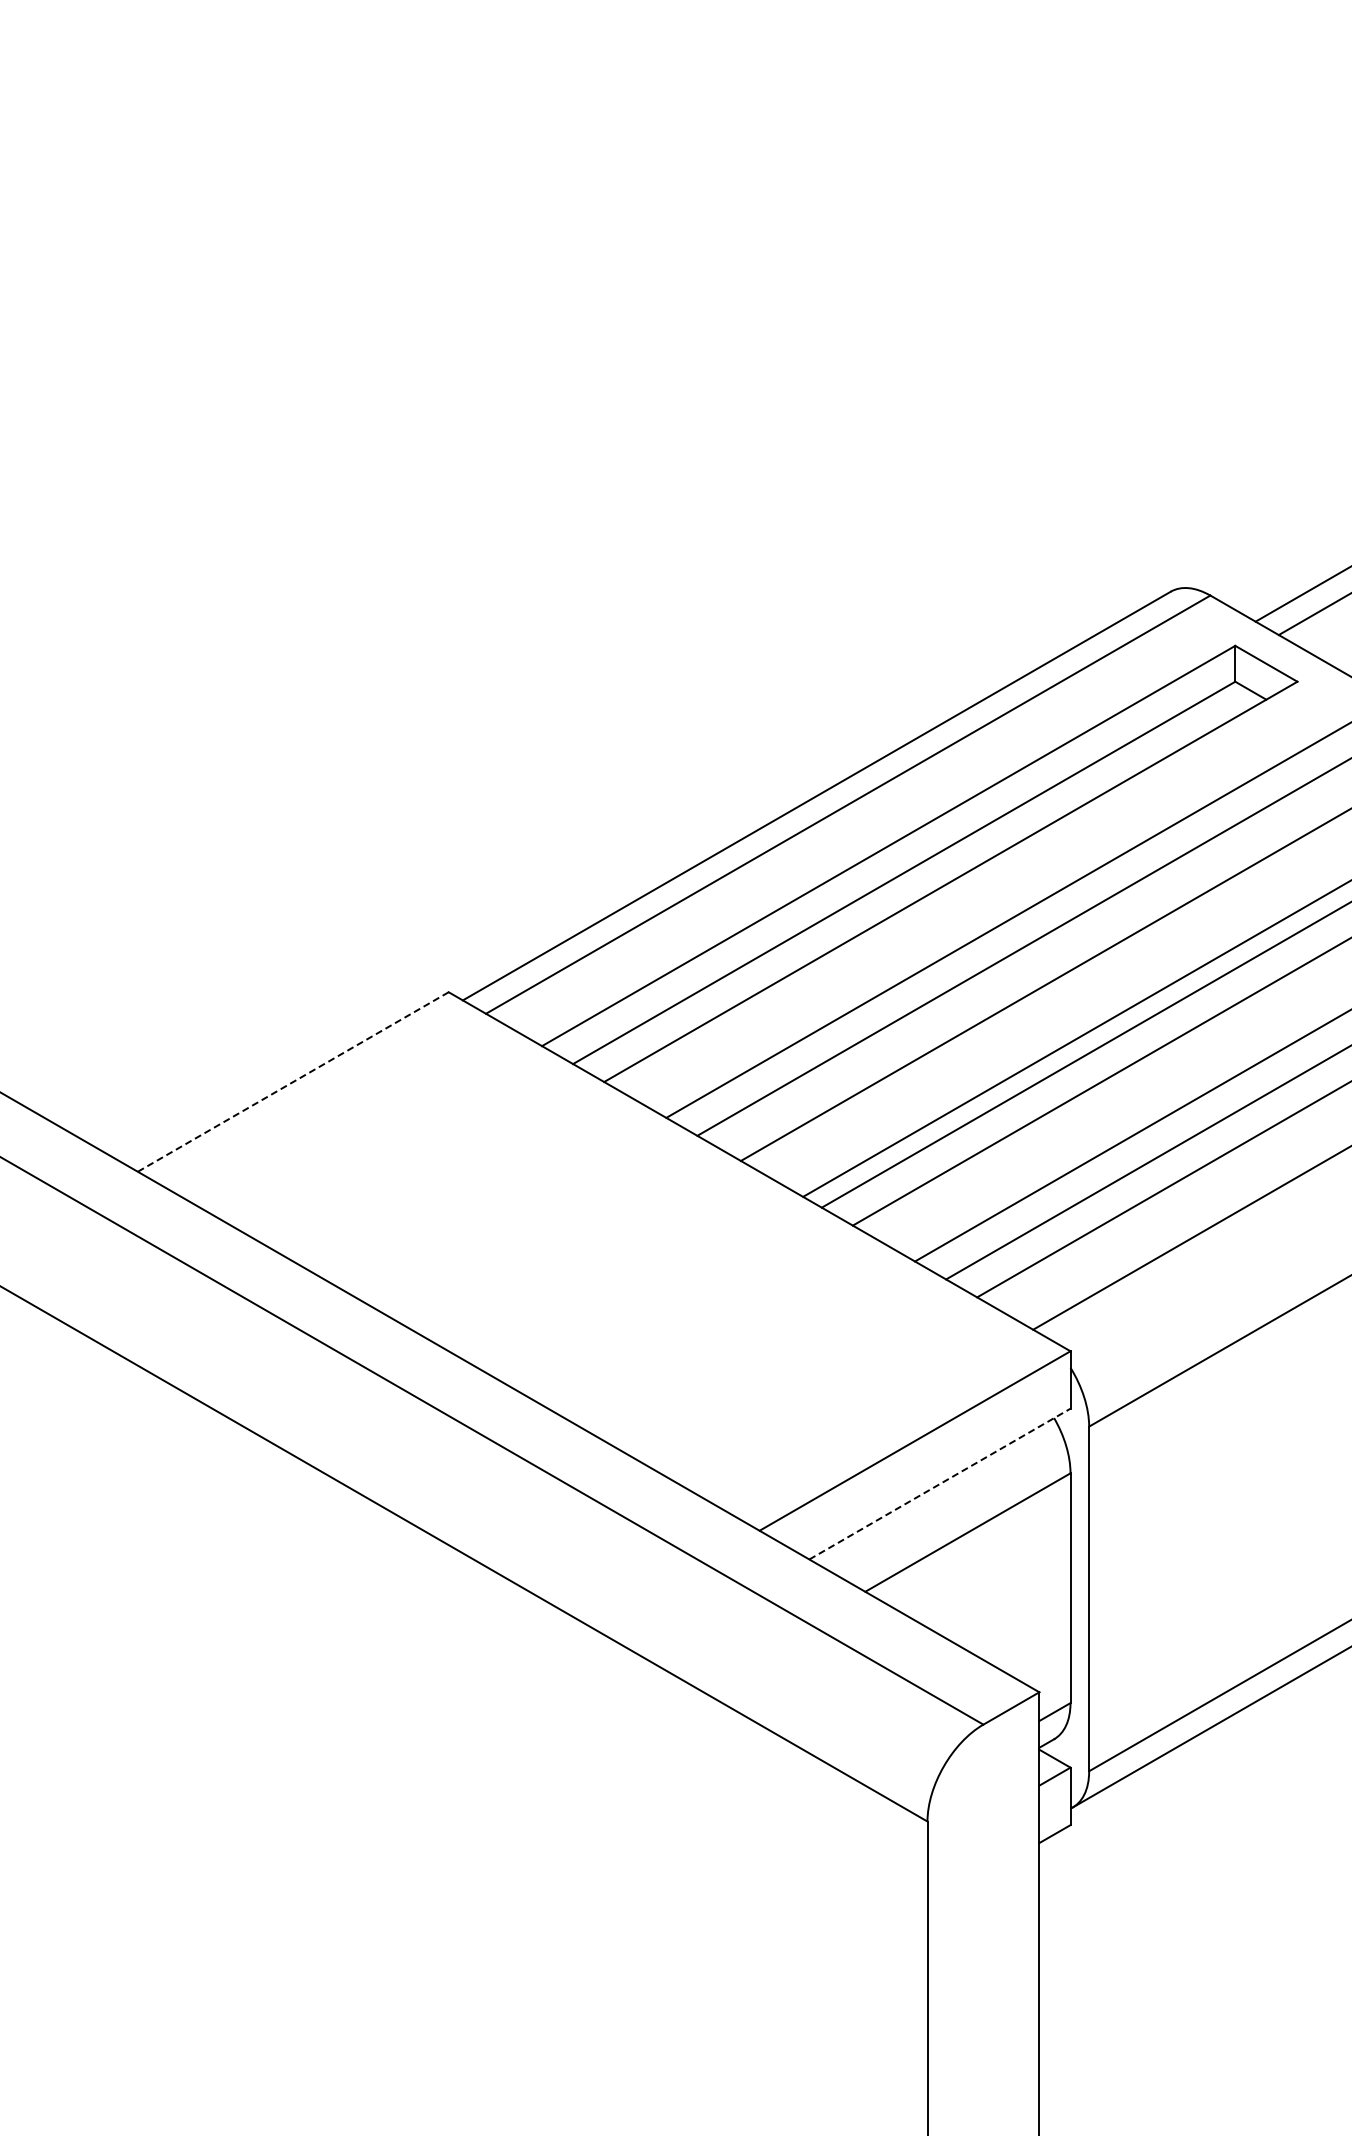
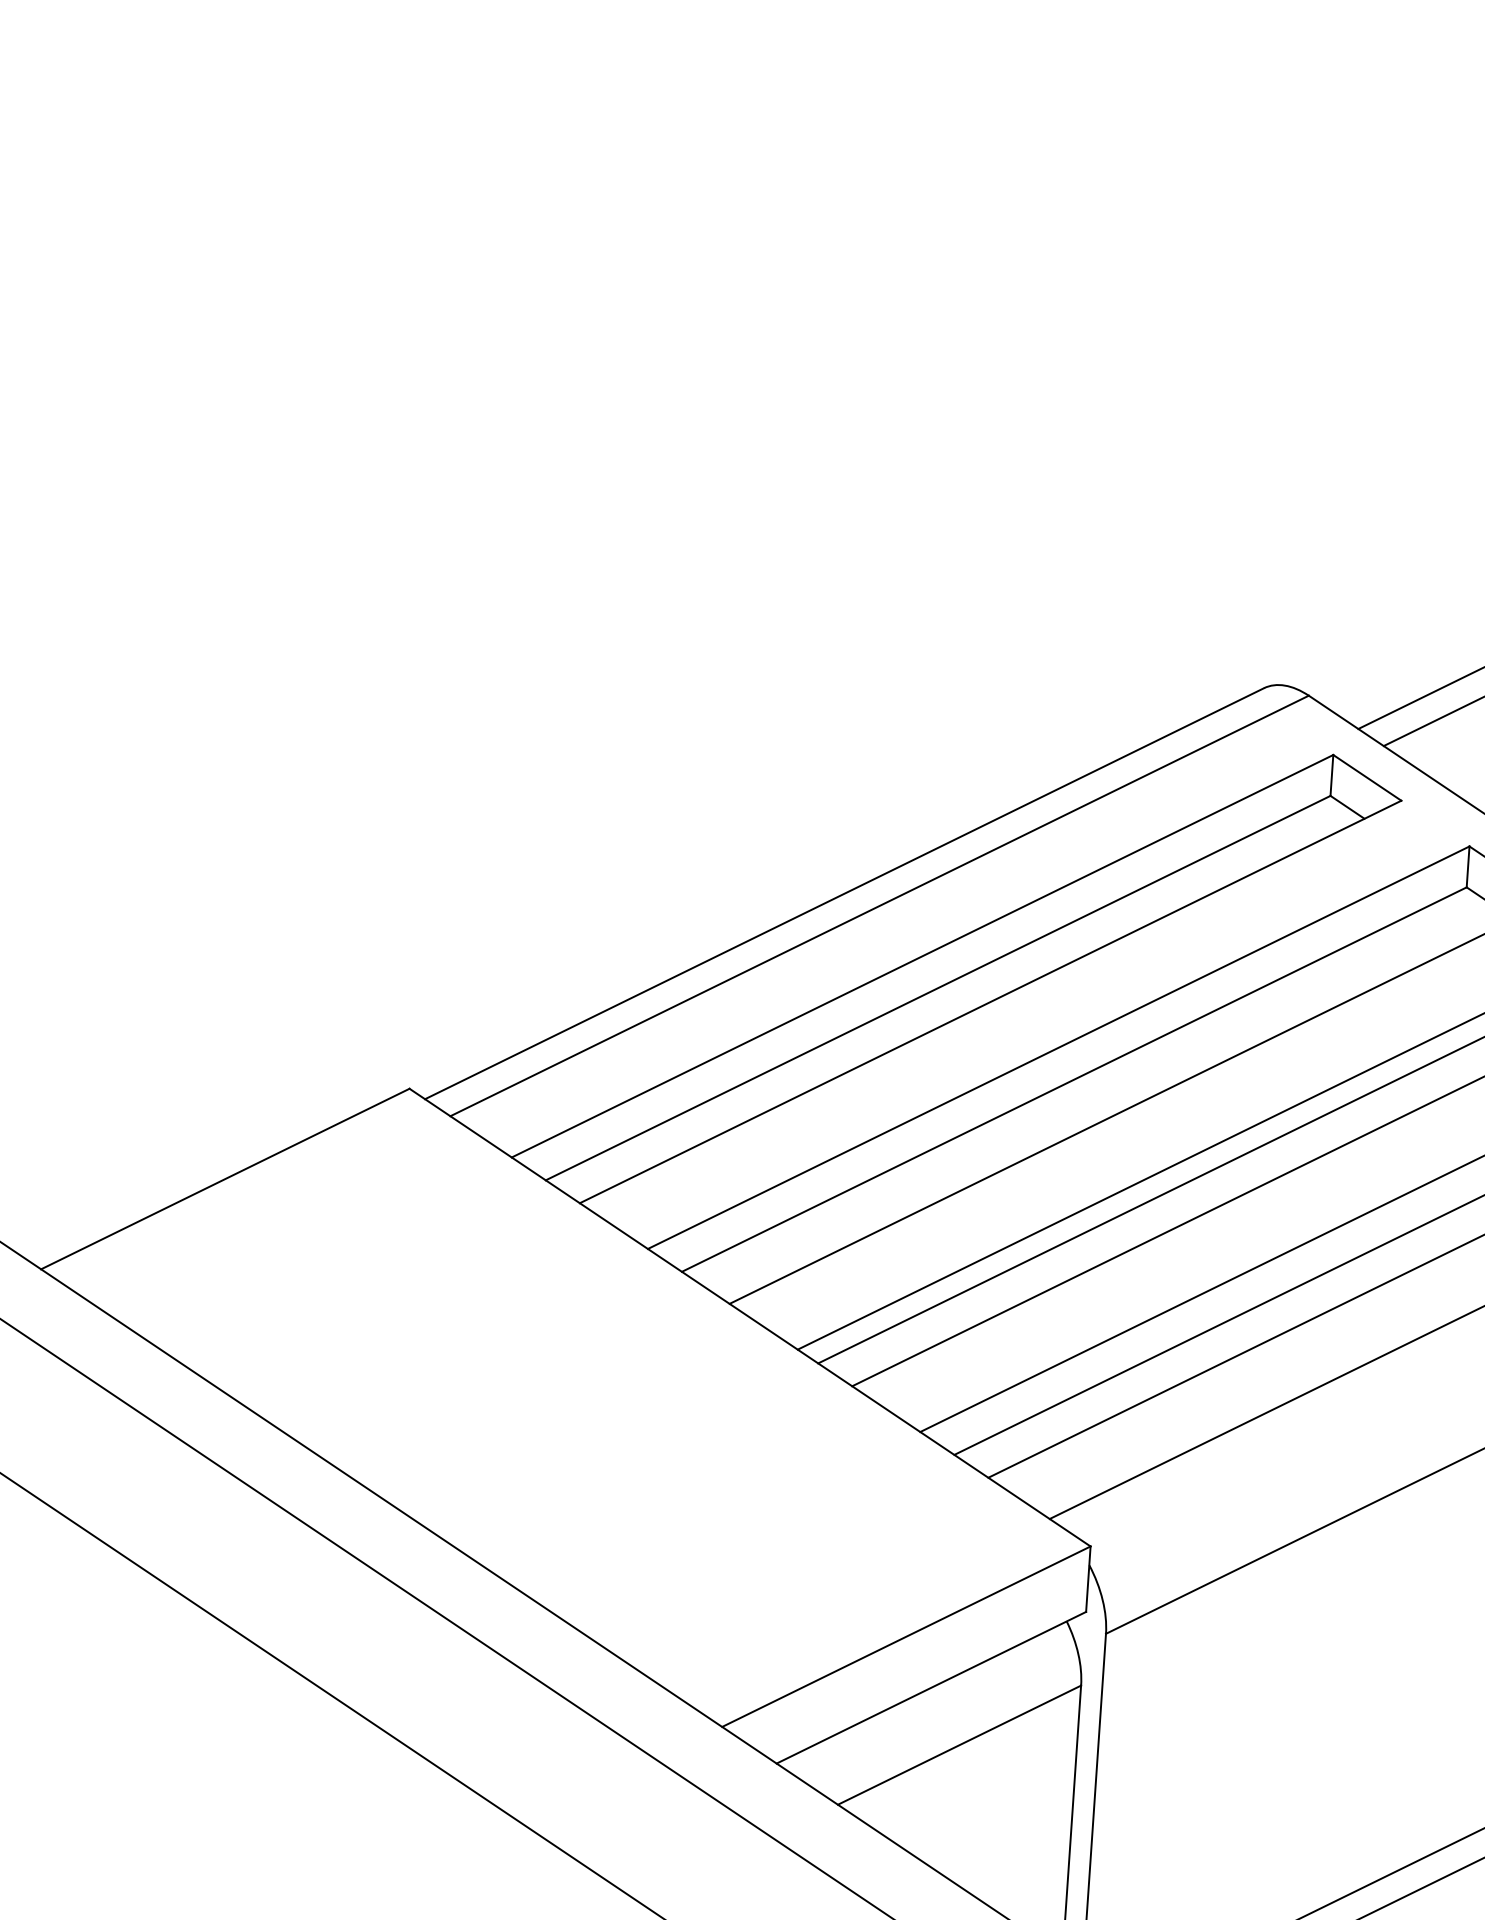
line: (293, 1082) -> (225, 1179), dashed -> solid
line: (939, 1484) -> (930, 1688), dashed -> solid

